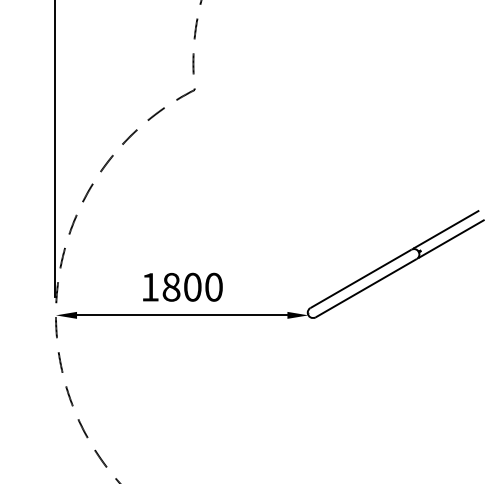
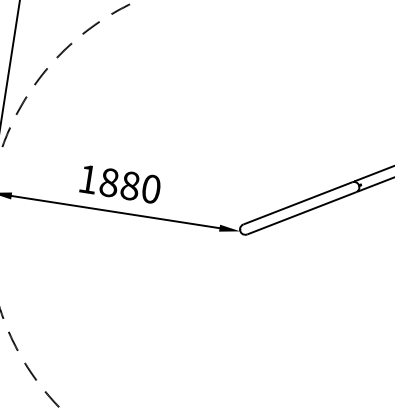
text: (192, 287) -> (130, 186), 1800 -> 1880

